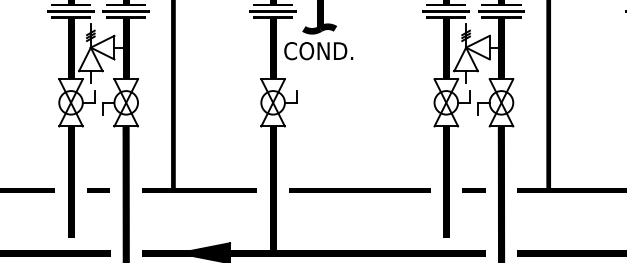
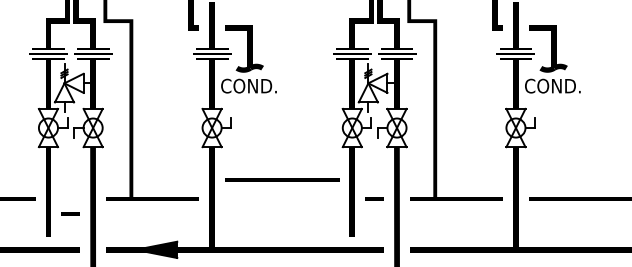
line: (98, 189) -> (70, 213), moved
line: (360, 189) -> (282, 179), moved

